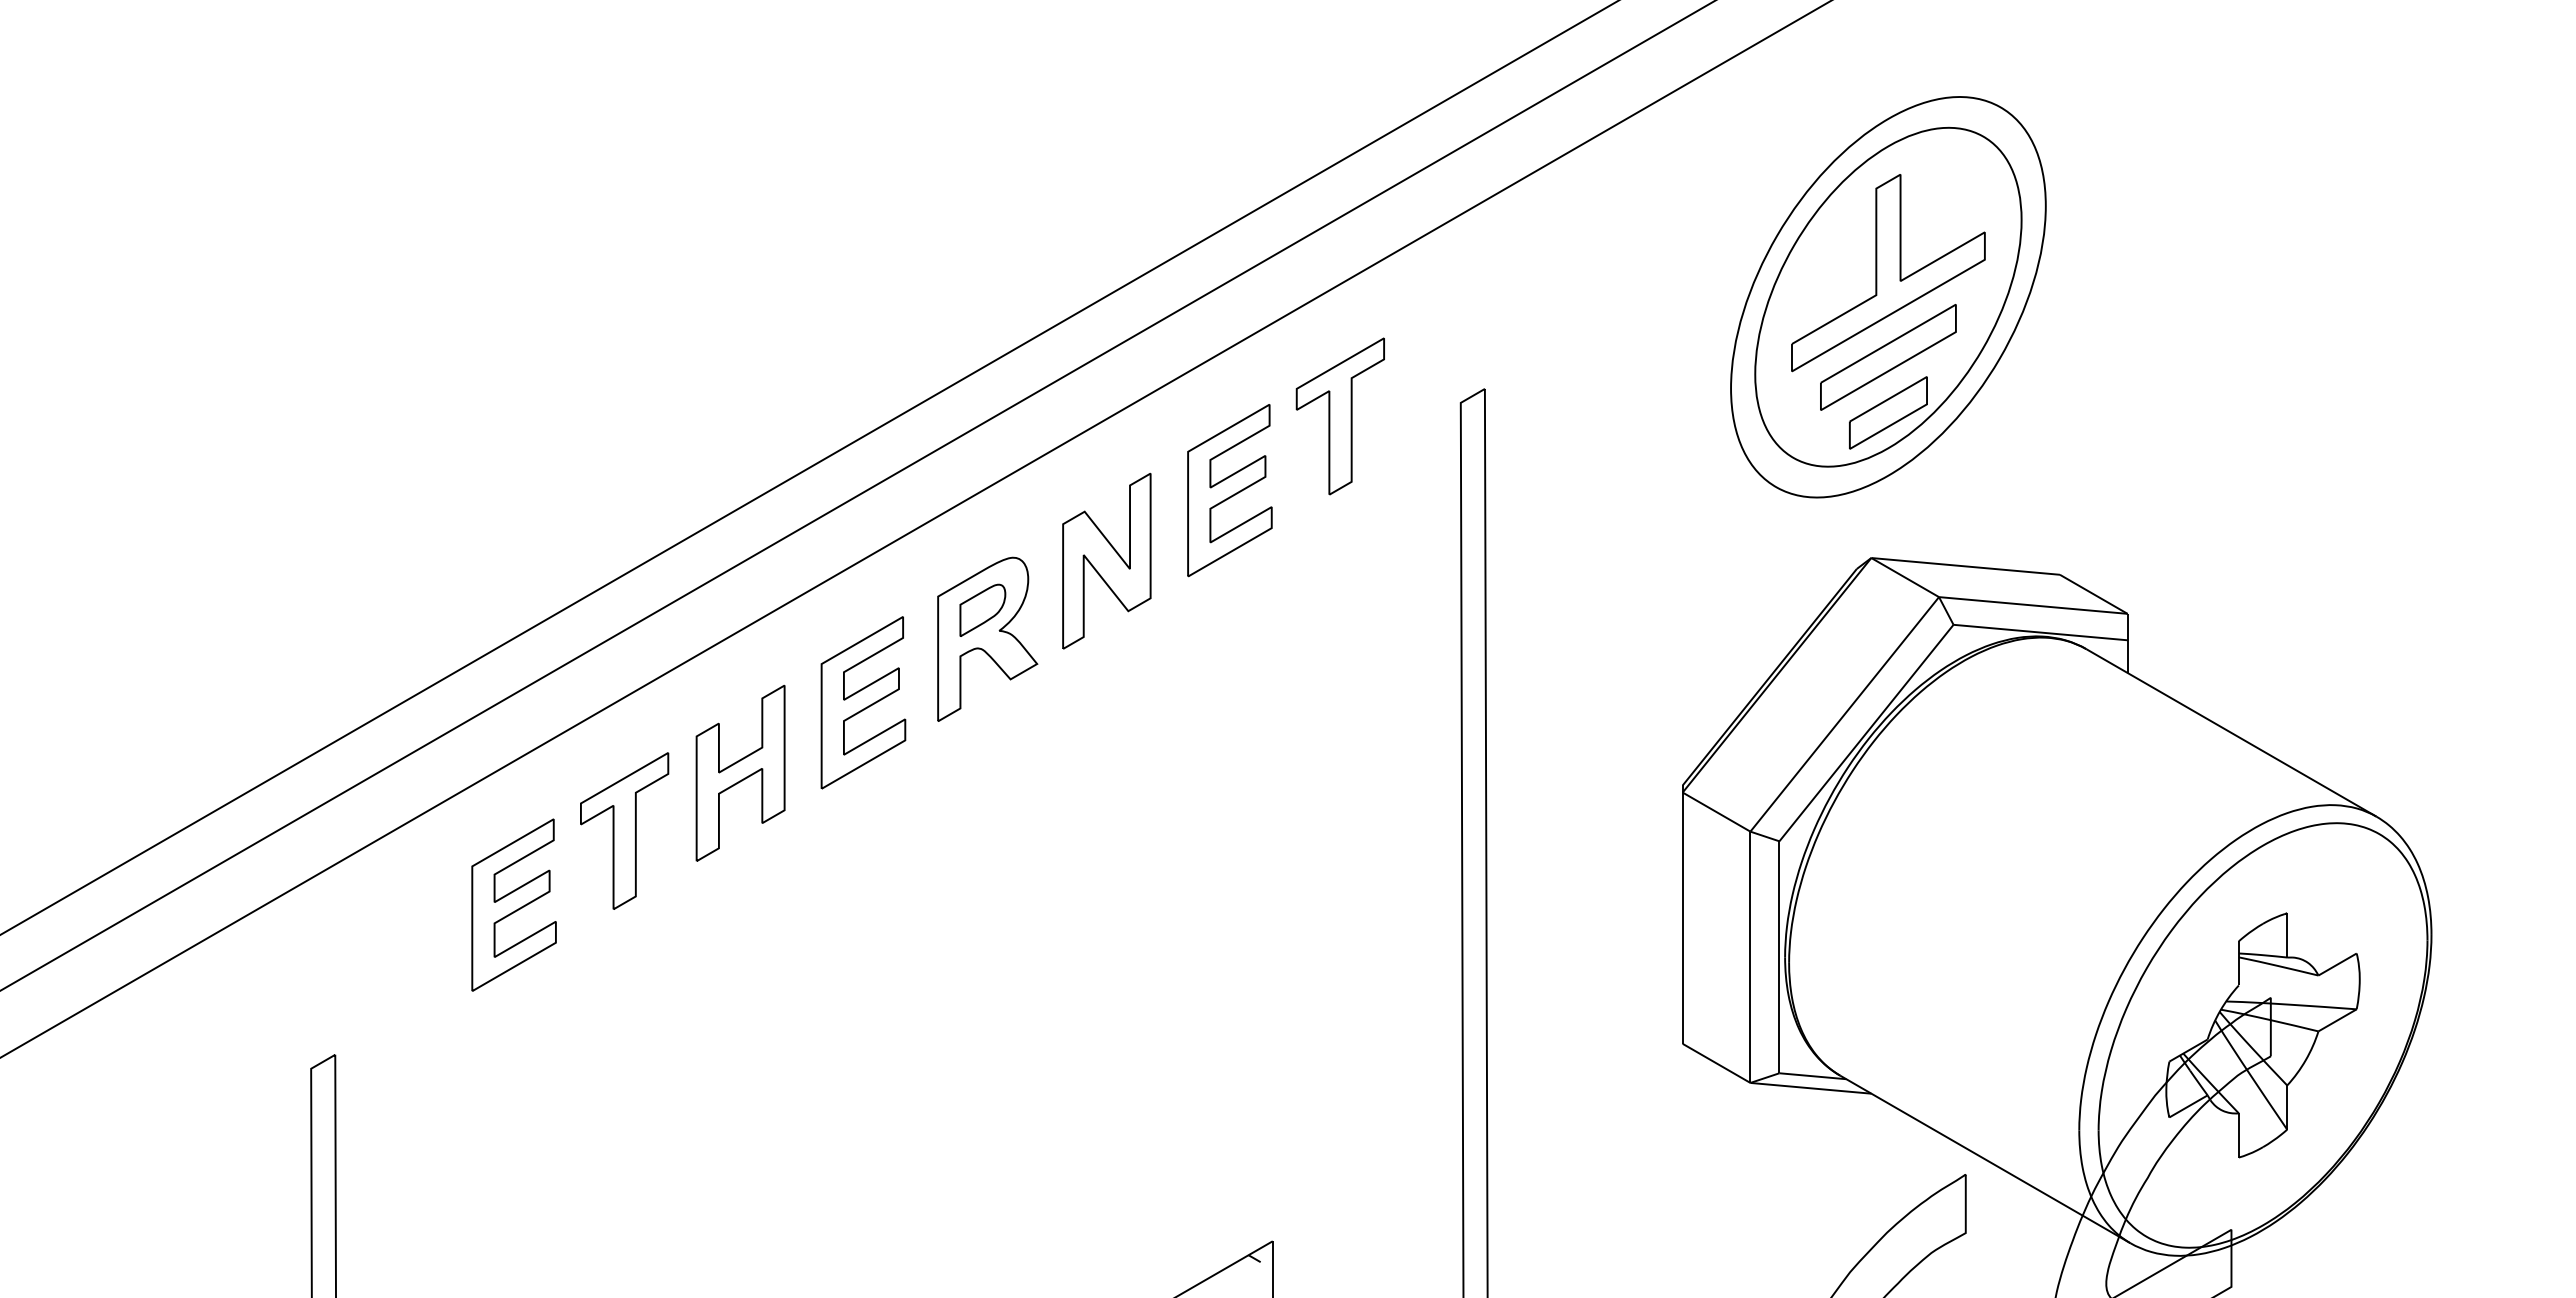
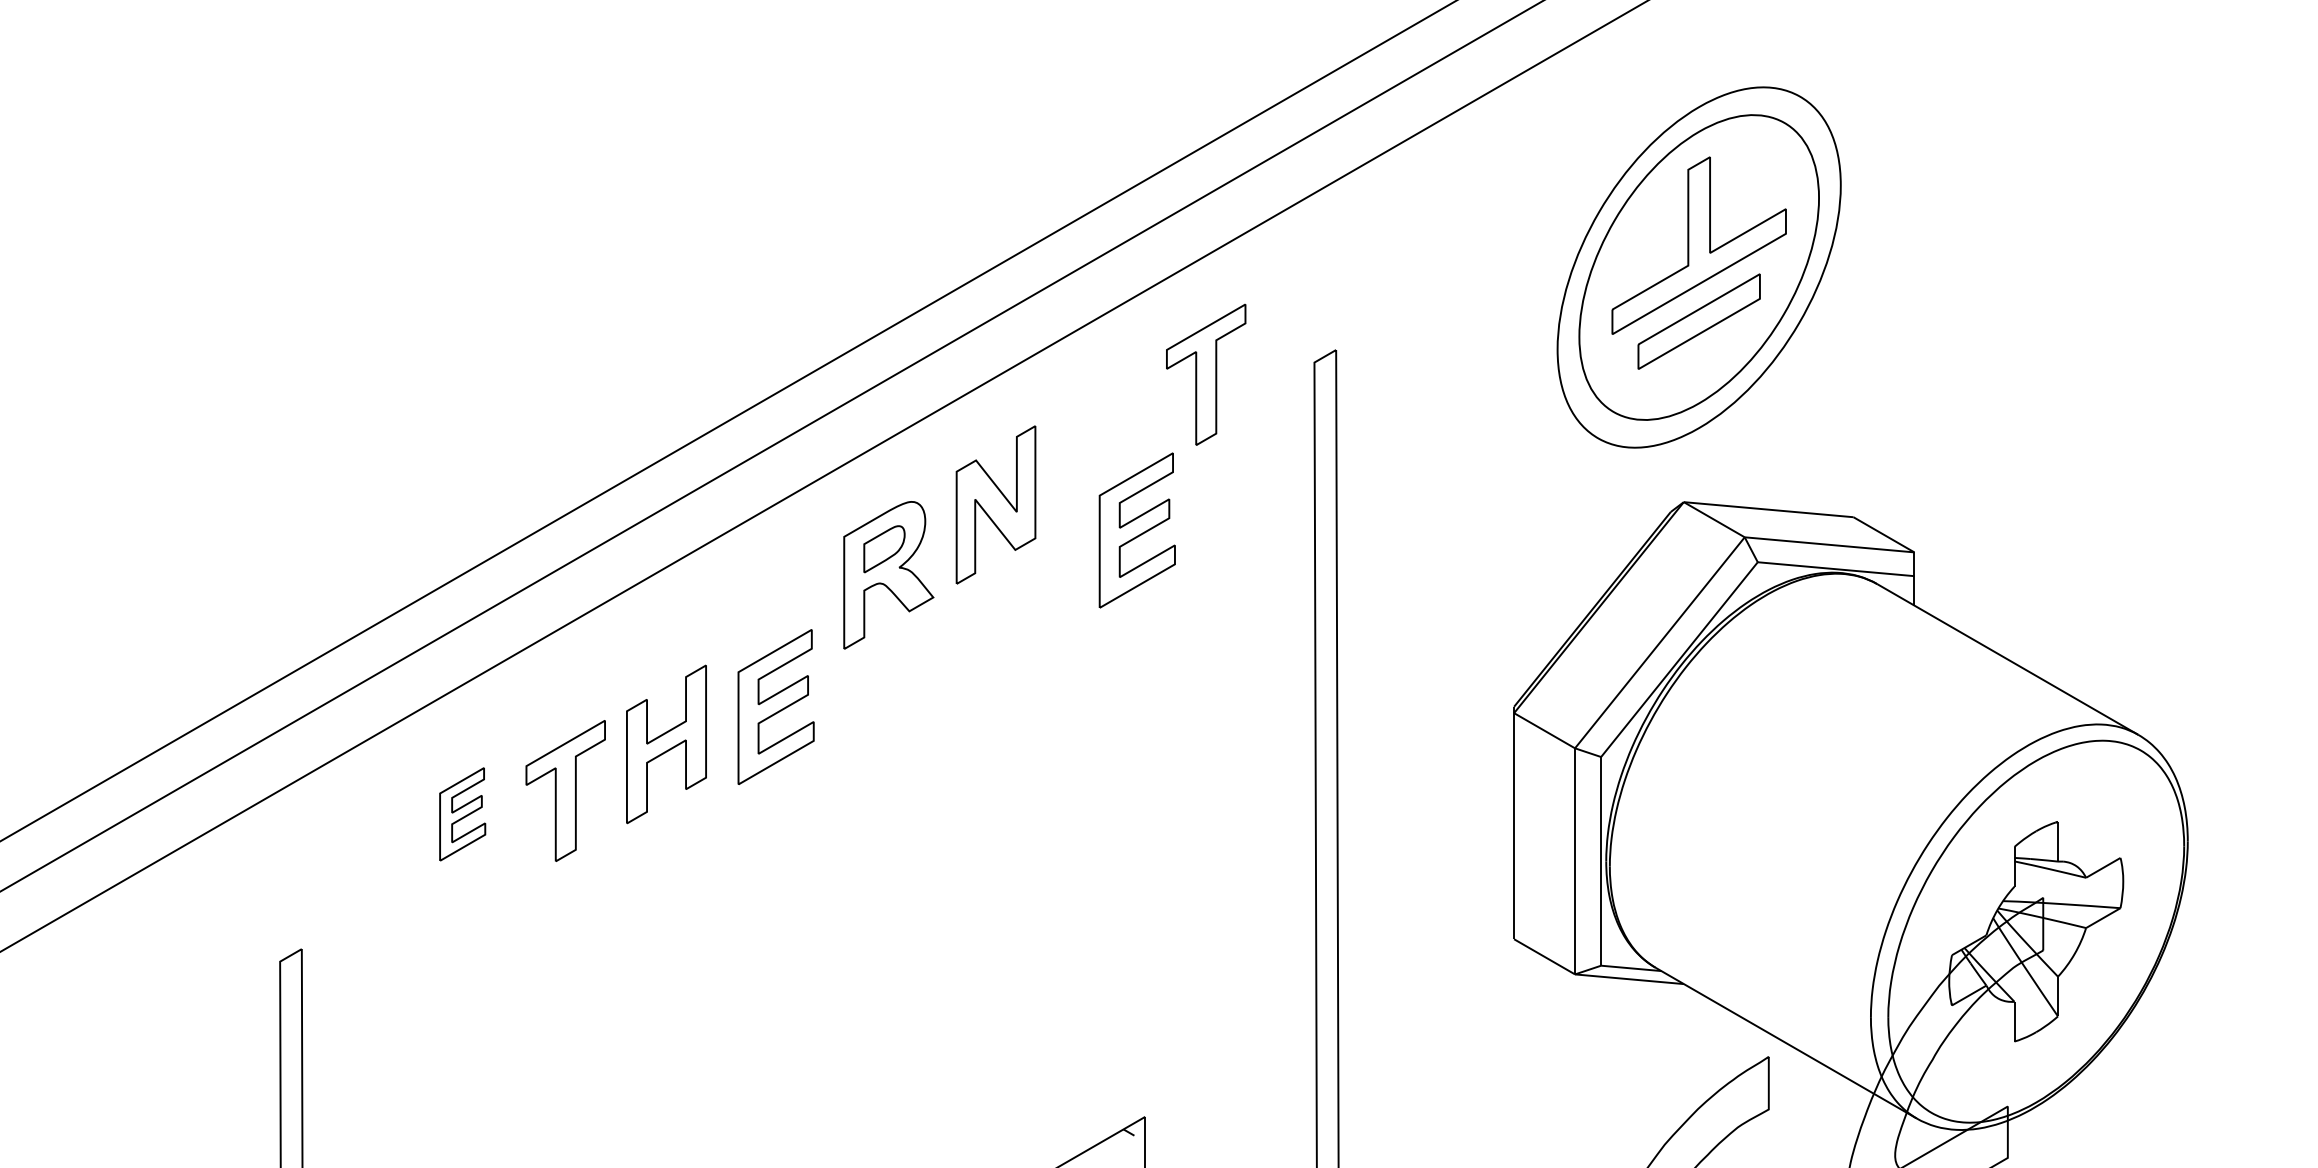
part: (1888, 412) -> (1699, 371), removed
part: (1229, 490) -> (1136, 530), moved
part: (863, 702) -> (776, 706), moved
part: (740, 772) -> (666, 743), moved
part: (624, 830) -> (565, 790), moved
part: (513, 904) -> (462, 813), size x0.6

